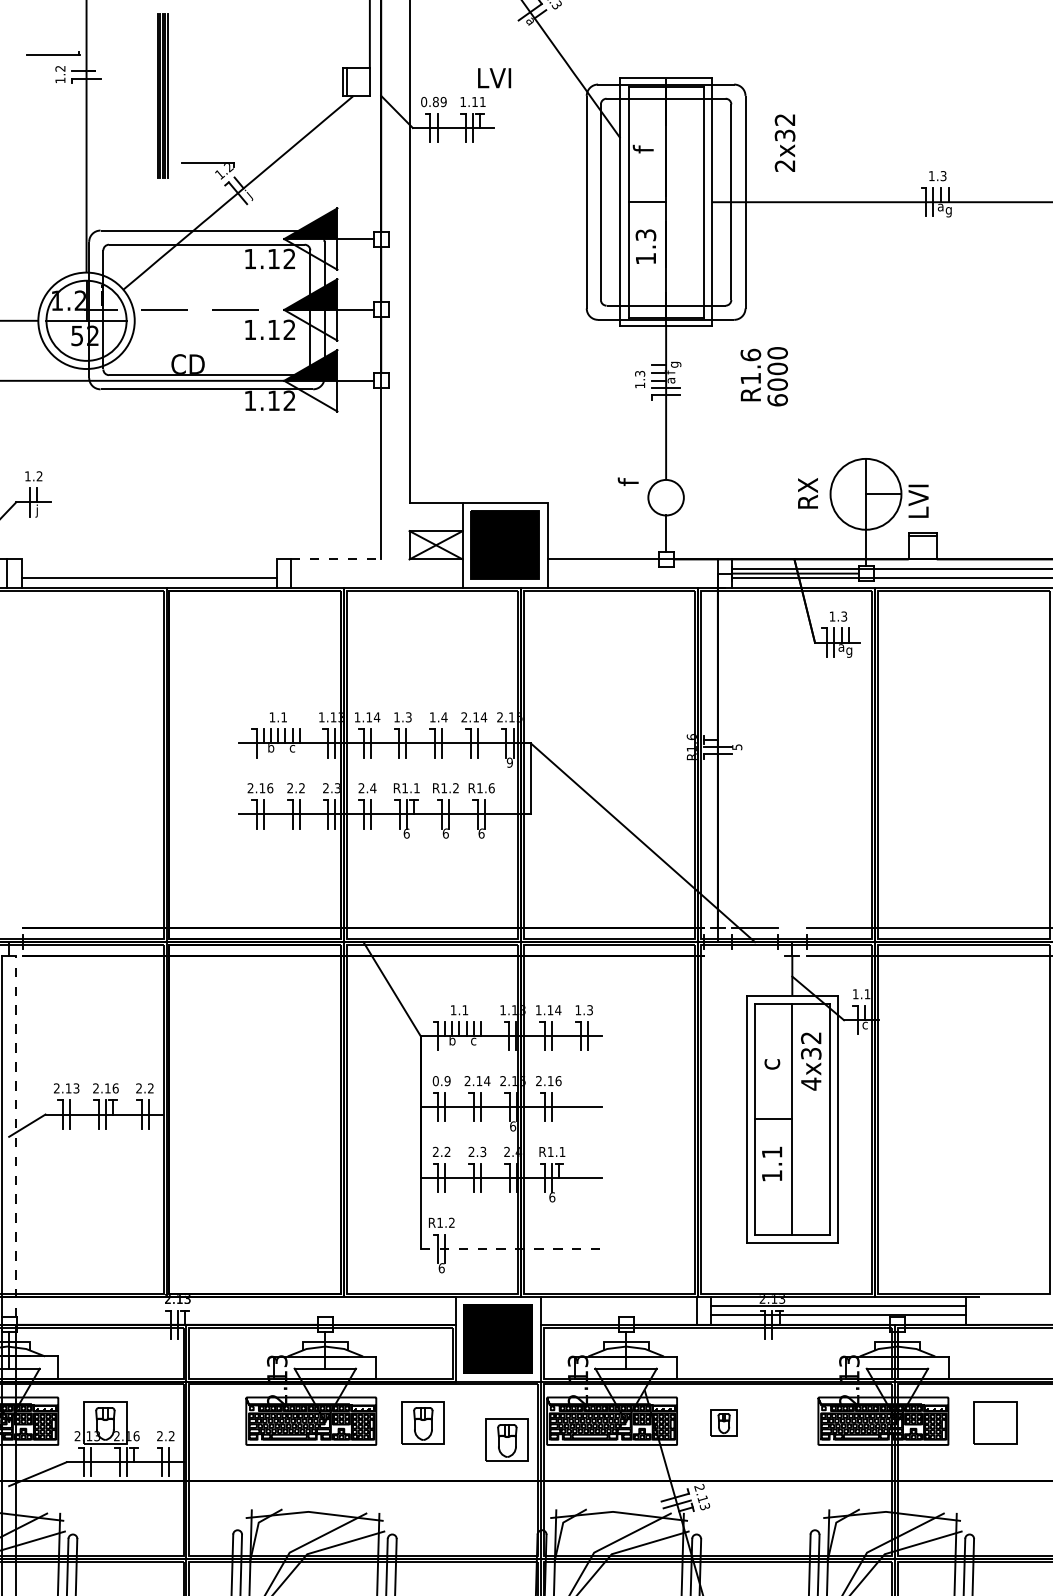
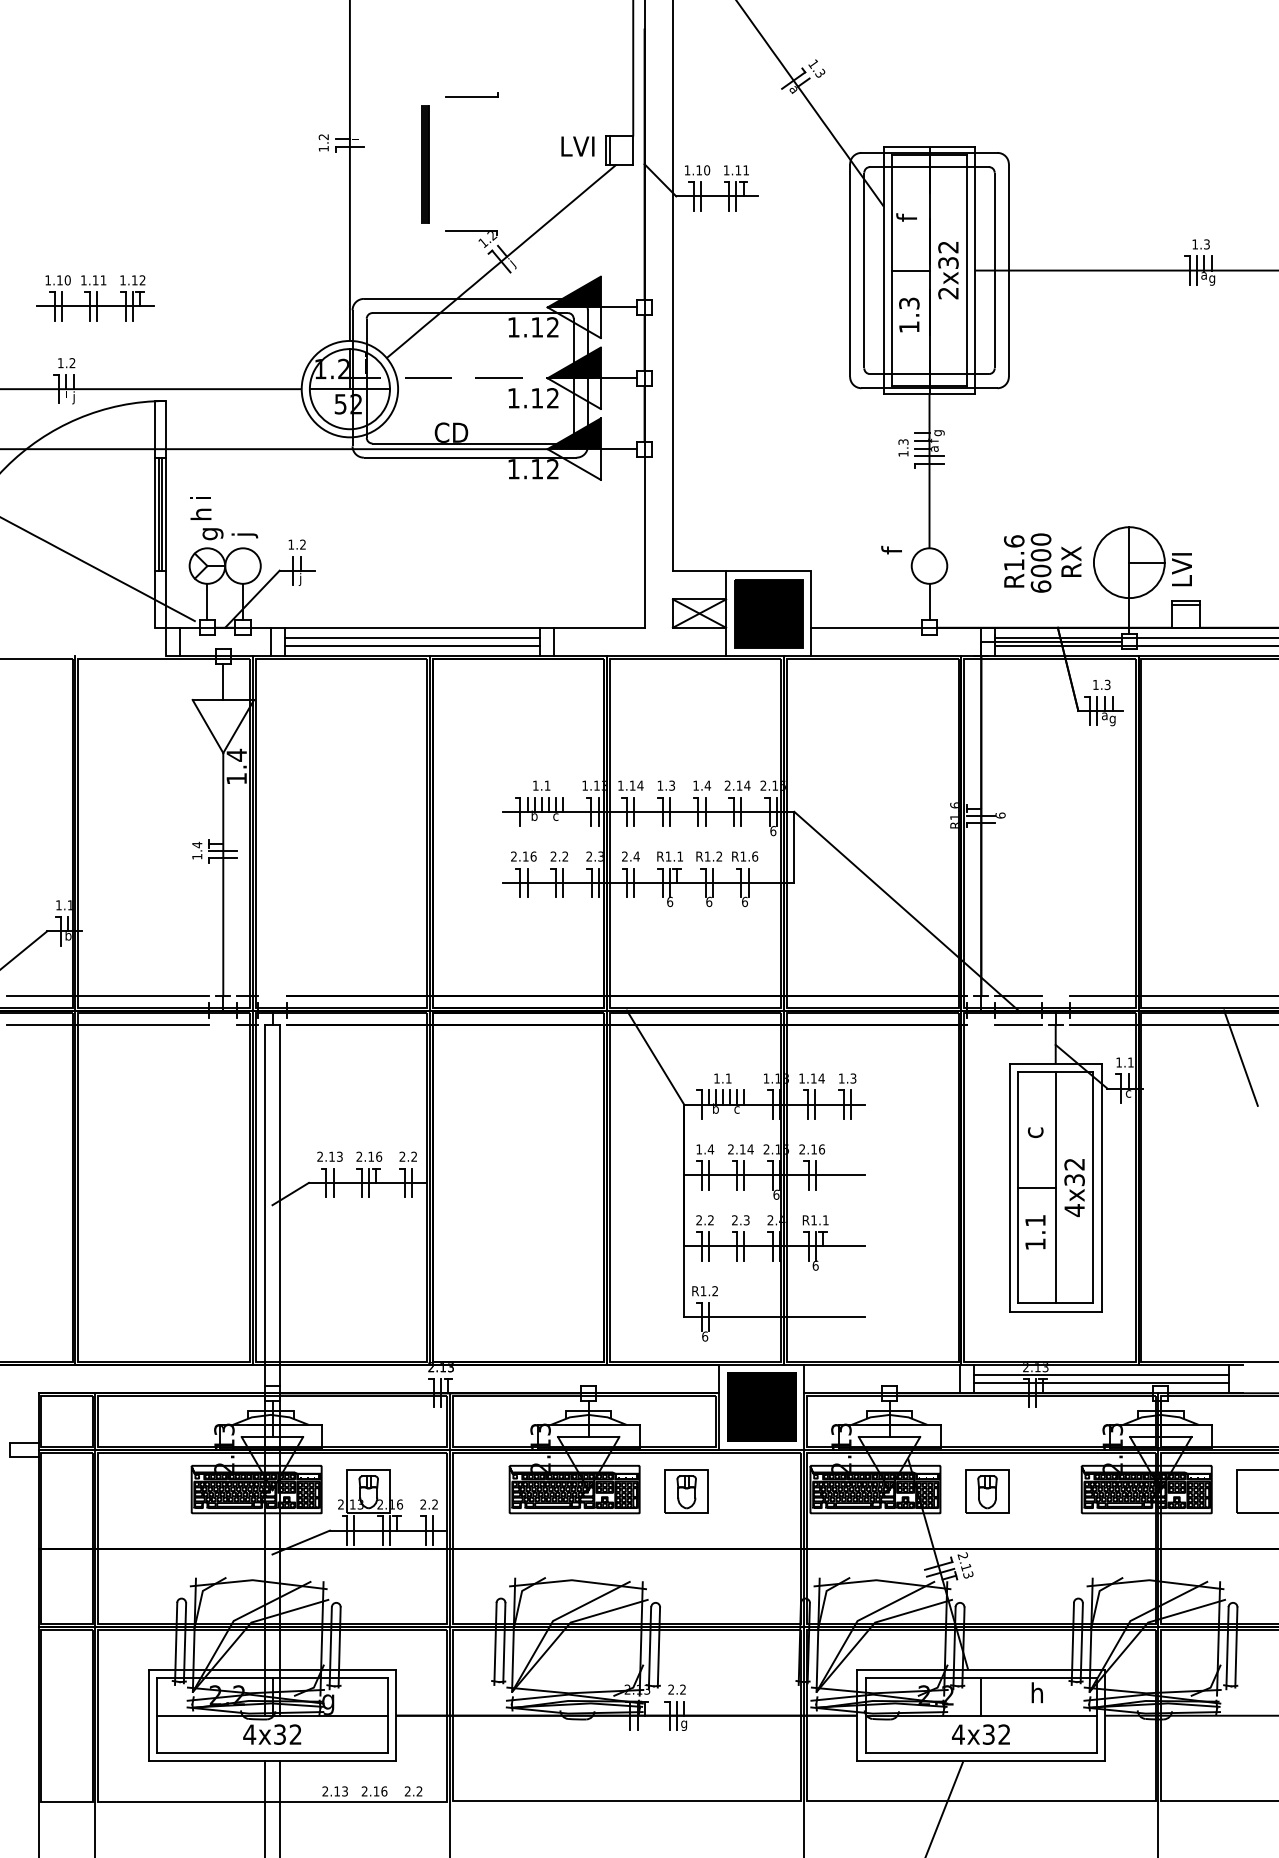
part: (53, 53) -> (471, 94), moved
text: (494, 78) -> (577, 146), moved
part: (162, 96) -> (425, 164), size x0.71
text: (433, 102) -> (696, 170), 0.89 -> 1.10
text: (785, 143) -> (948, 270), moved
text: (764, 376) -> (1027, 562), moved
line: (149, 559) -> (412, 627), added
line: (336, 559) -> (599, 627), dashed -> solid
line: (149, 569) -> (412, 637), added
text: (737, 747) -> (1000, 815), 5 -> 6
text: (510, 763) -> (773, 831), 9 -> 6
line: (755, 956) -> (1018, 1024), added
line: (977, 989) -> (1240, 1057), added
text: (811, 1061) -> (1074, 1187), moved
text: (442, 1081) -> (705, 1149), 0.9 -> 1.4
line: (16, 1136) -> (279, 1204), dashed -> solid
line: (511, 1249) -> (774, 1317), dashed -> solid
part: (724, 1423) -> (987, 1491), size x1.67
part: (507, 1440) -> (770, 1508), removed

